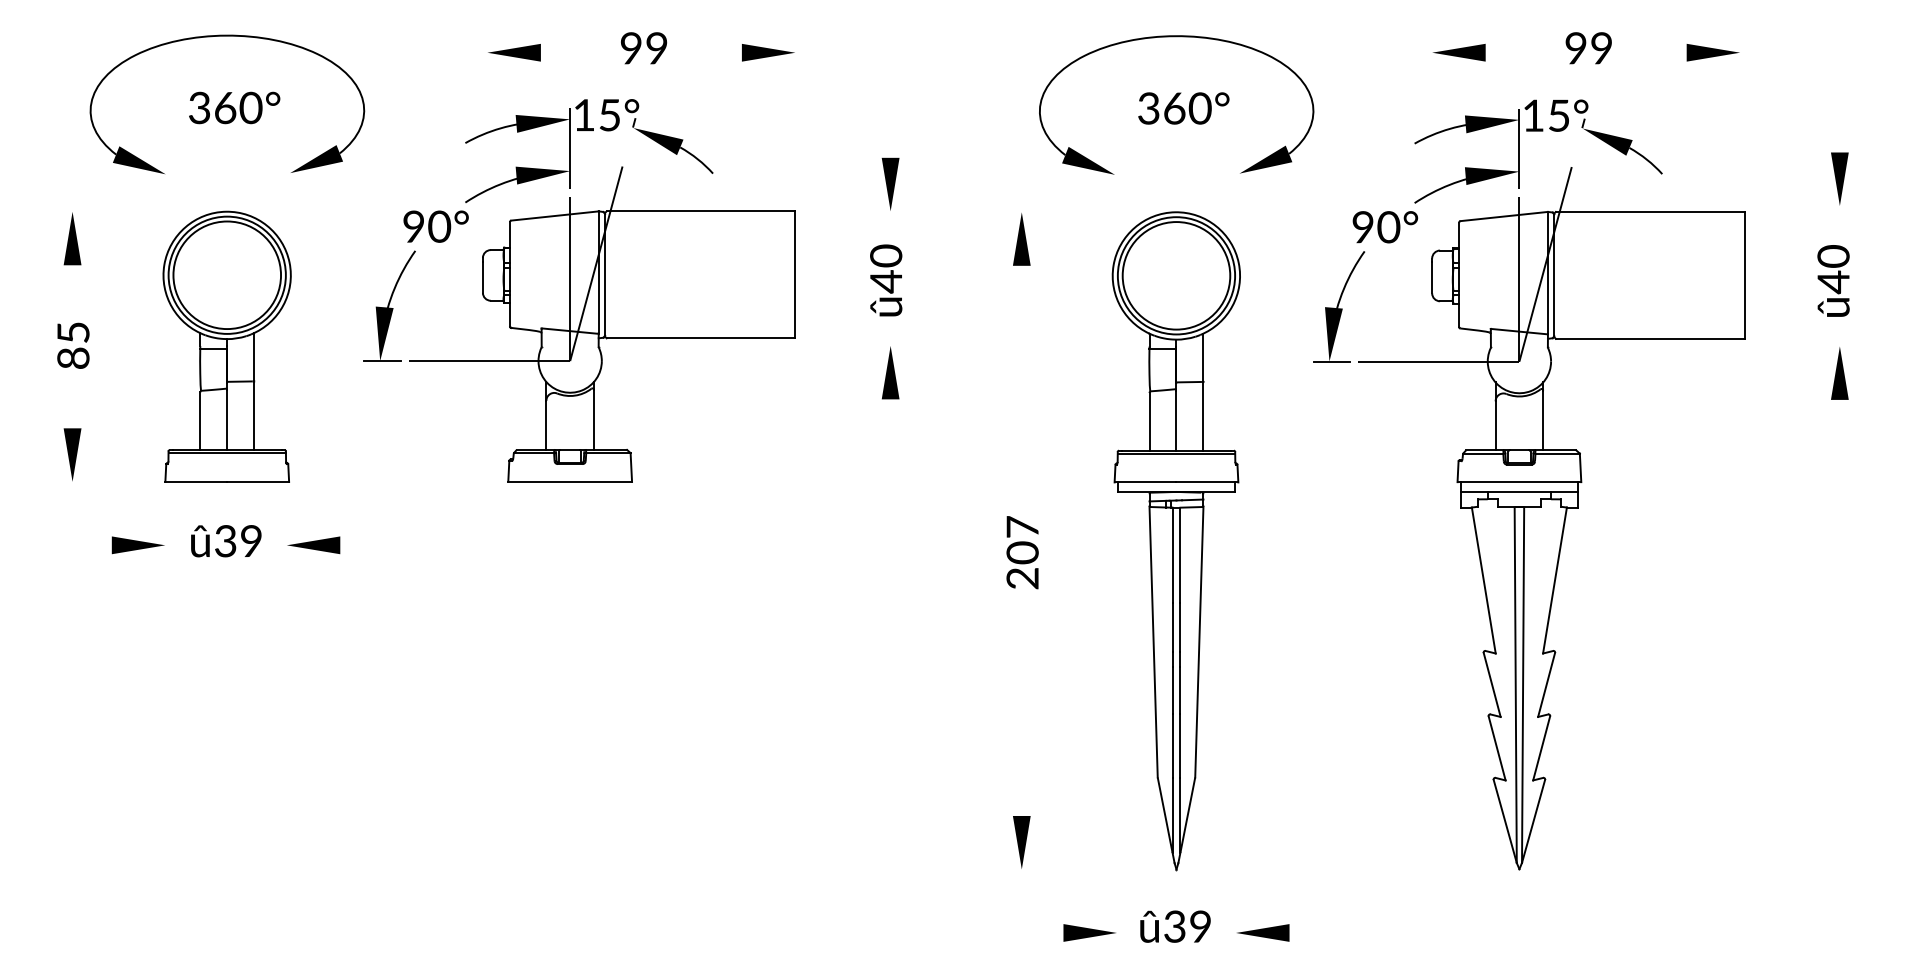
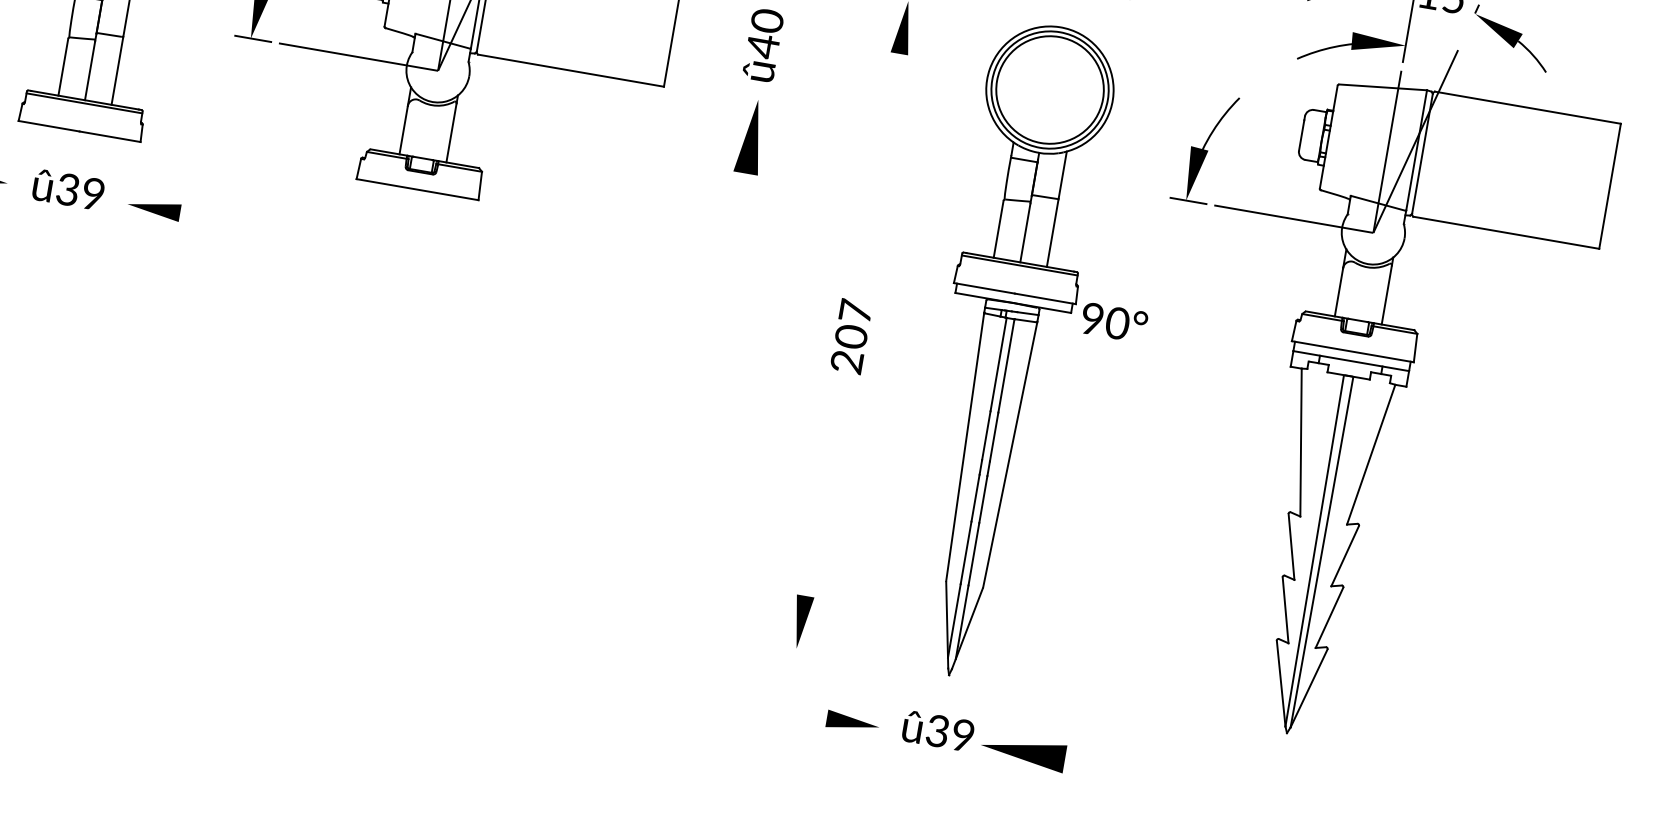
text: (1385, 227) -> (1114, 323), moved
part: (890, 372) -> (751, 136), size x1.4
part: (1263, 932) -> (1024, 751), size x1.6

